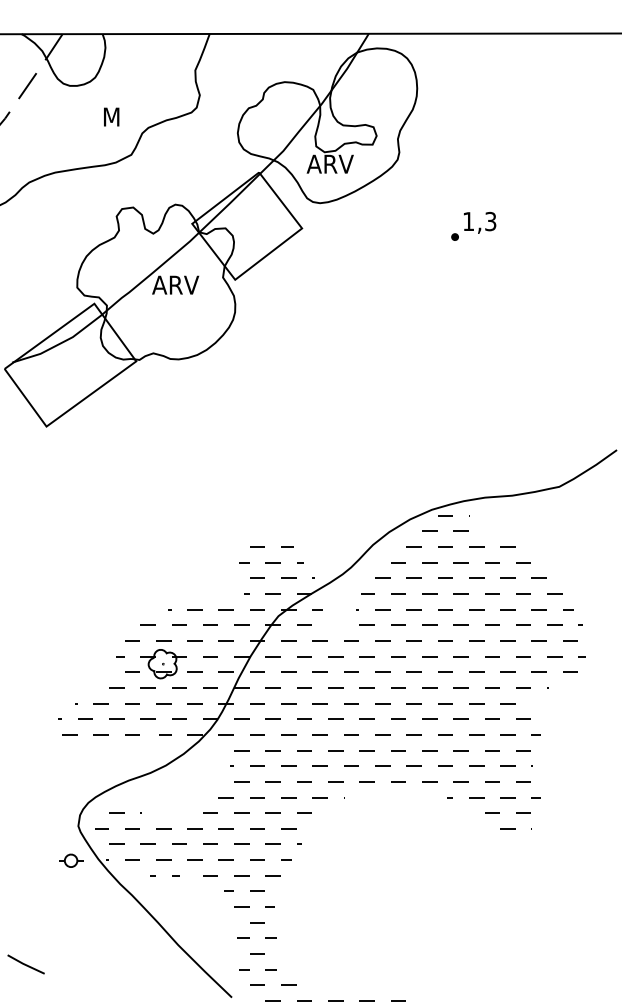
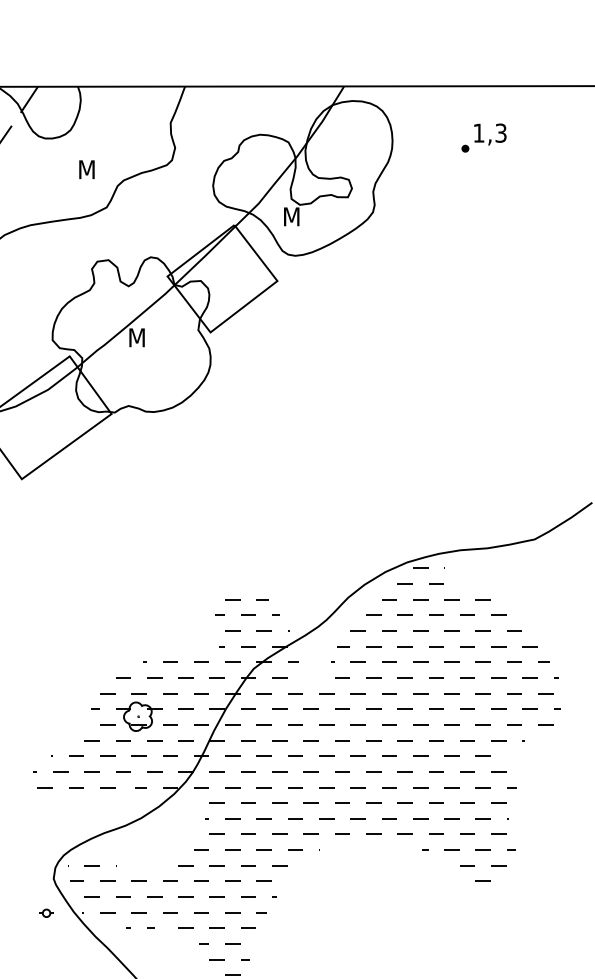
text: (329, 163) -> (304, 216), ARV -> M
part: (473, 226) -> (483, 138), moved
text: (175, 284) -> (150, 337), ARV -> M
part: (71, 860) -> (46, 913), size x0.6

